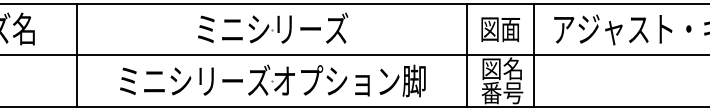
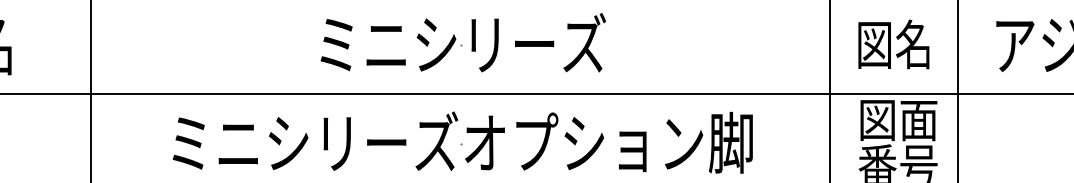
text: (510, 29) -> (913, 45), 図面 -> 図名
text: (513, 68) -> (919, 119), 図名 -> 図面

